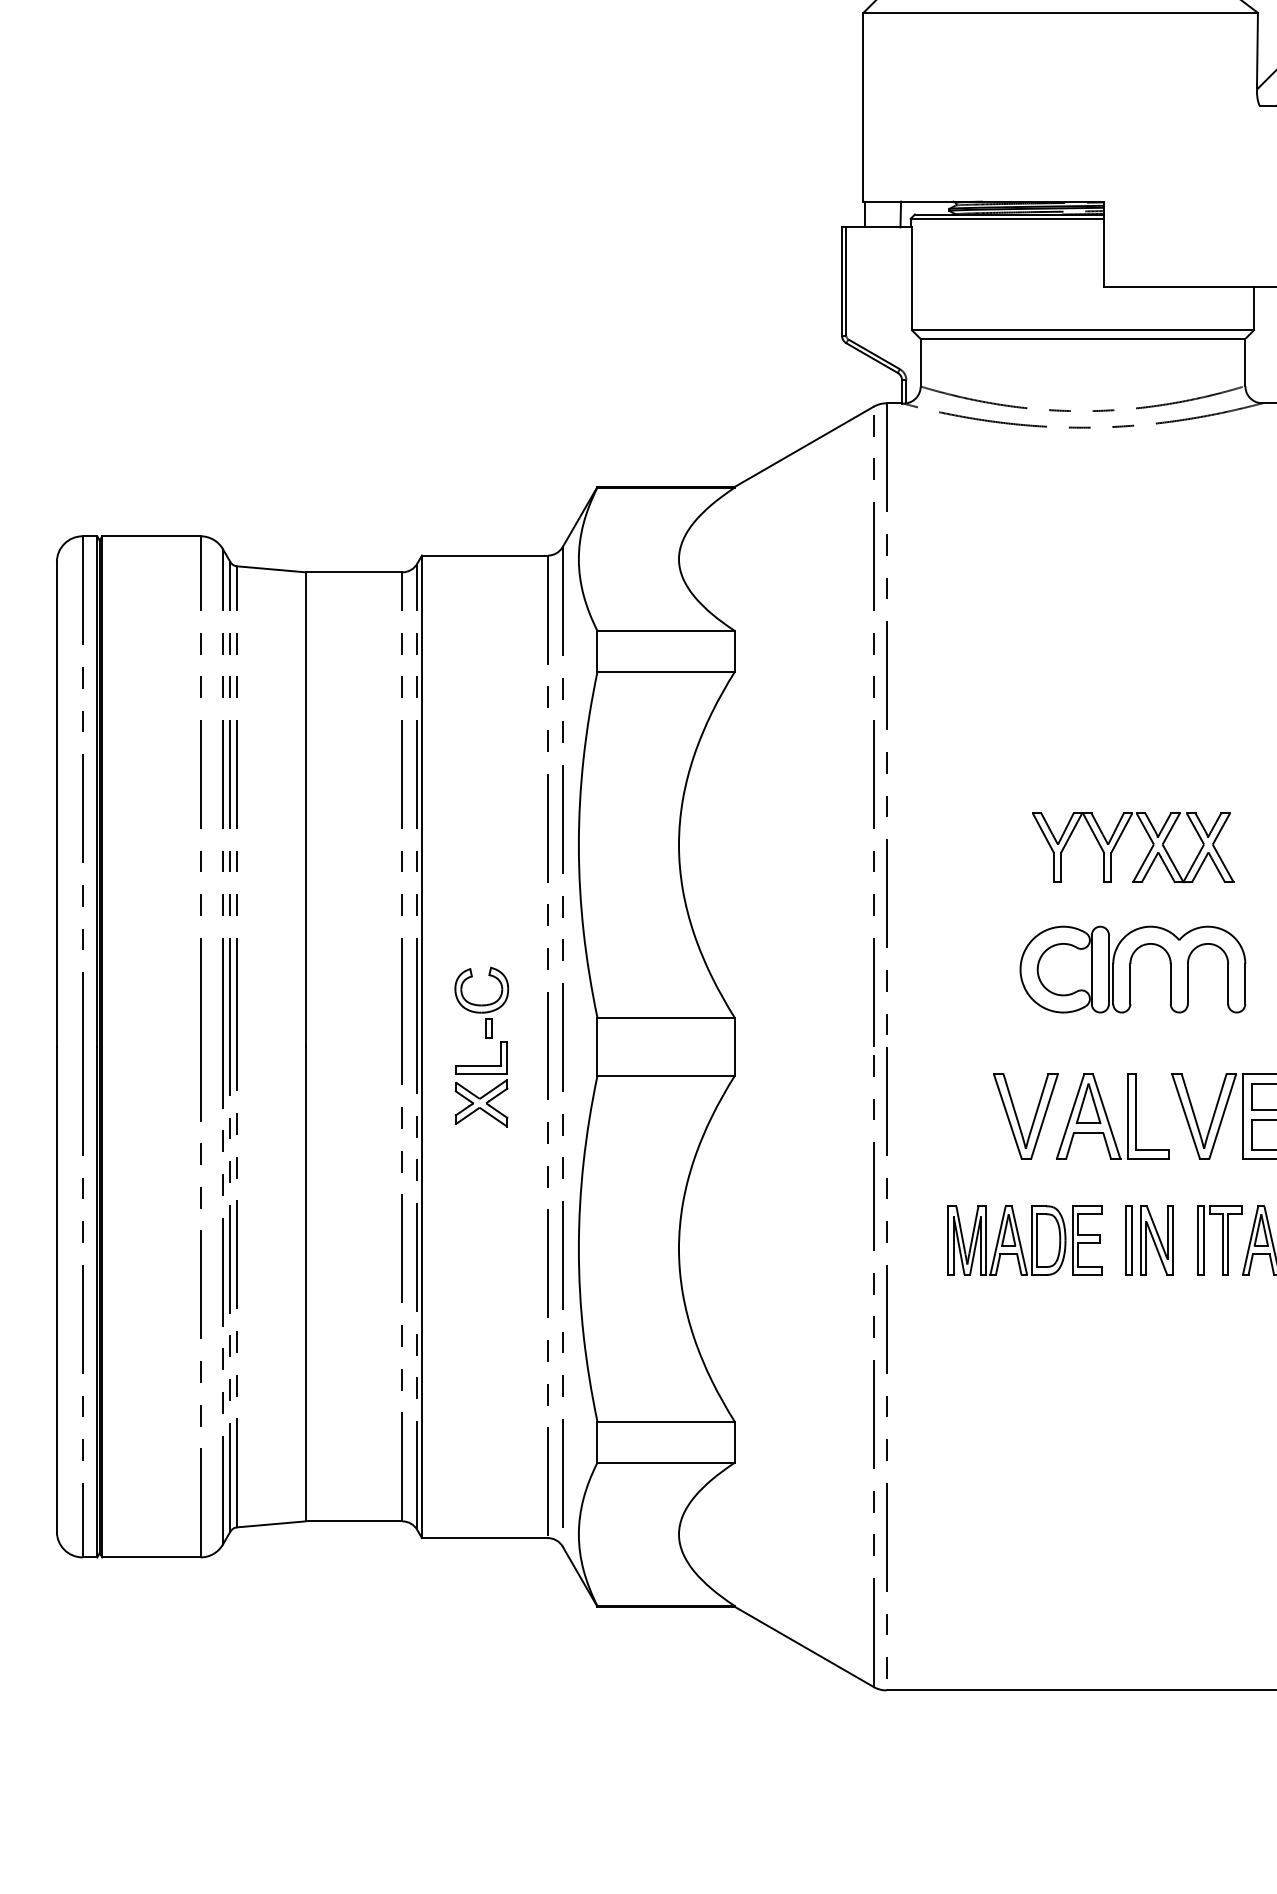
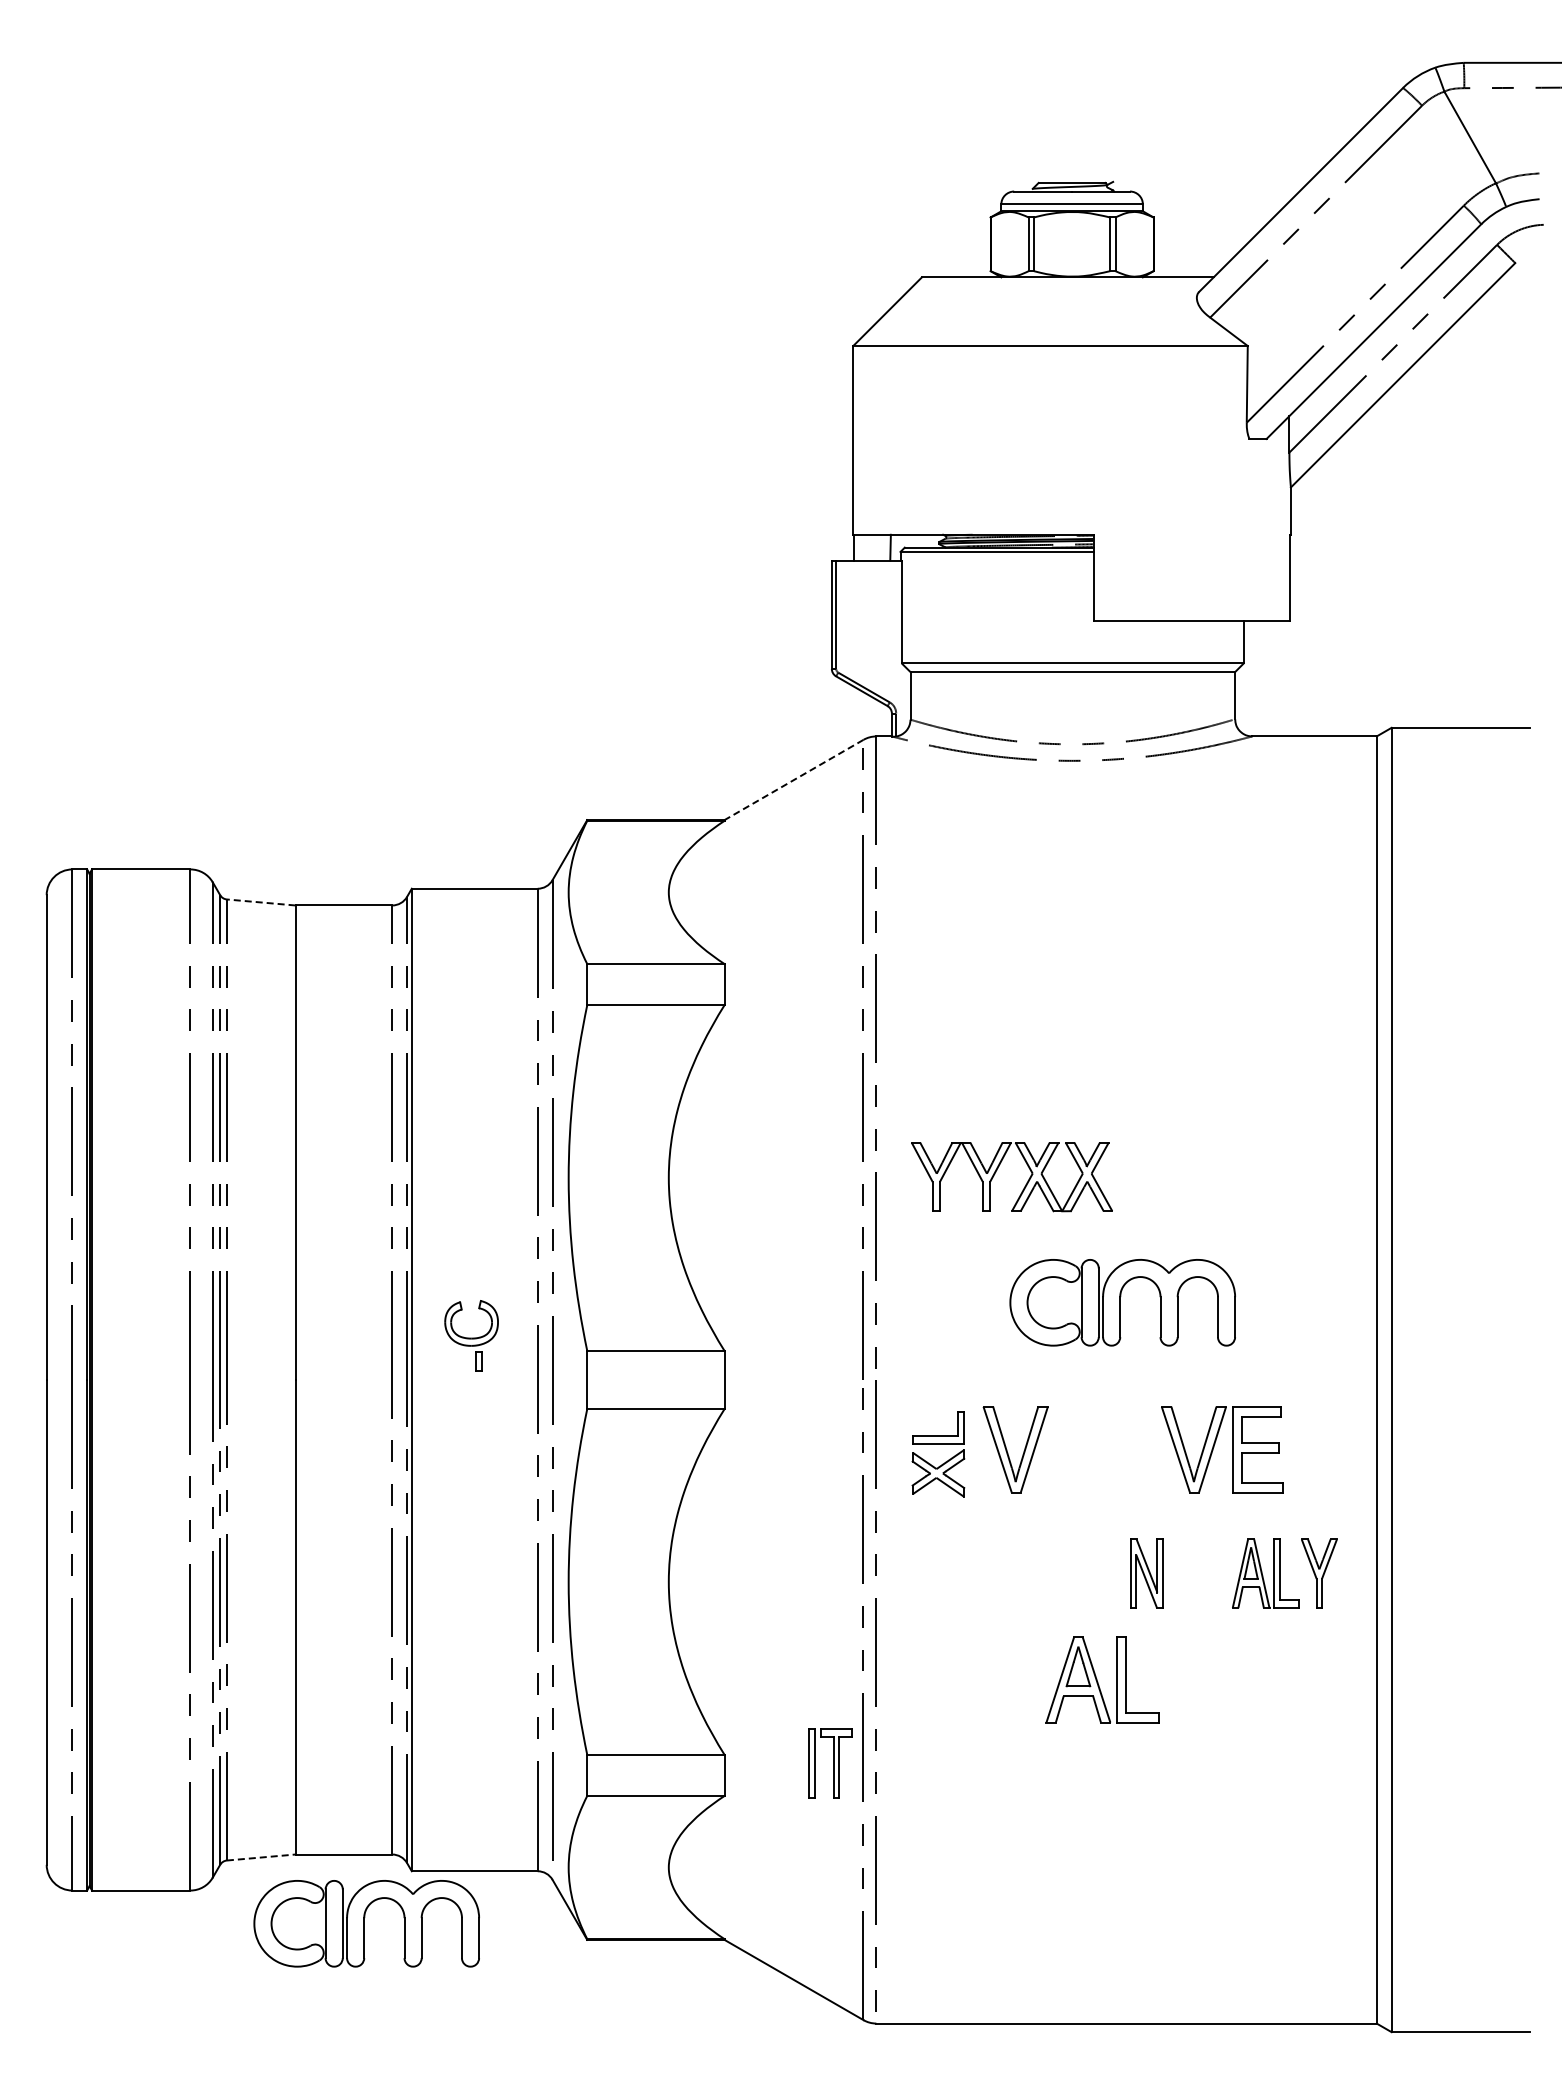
line: (803, 447) -> (793, 780), solid -> dashed
line: (270, 569) -> (260, 902), solid -> dashed
part: (1118, 841) -> (997, 1170), moved
part: (485, 1093) -> (942, 1463), moved
part: (1112, 1116) -> (1102, 1679), moved
part: (1024, 1240) -> (1014, 1573), removed
part: (1128, 1240) -> (1118, 1573), removed
part: (1219, 1240) -> (830, 1763), moved
line: (271, 1524) -> (261, 1857), solid -> dashed
part: (376, 1590) -> (366, 1923), added

